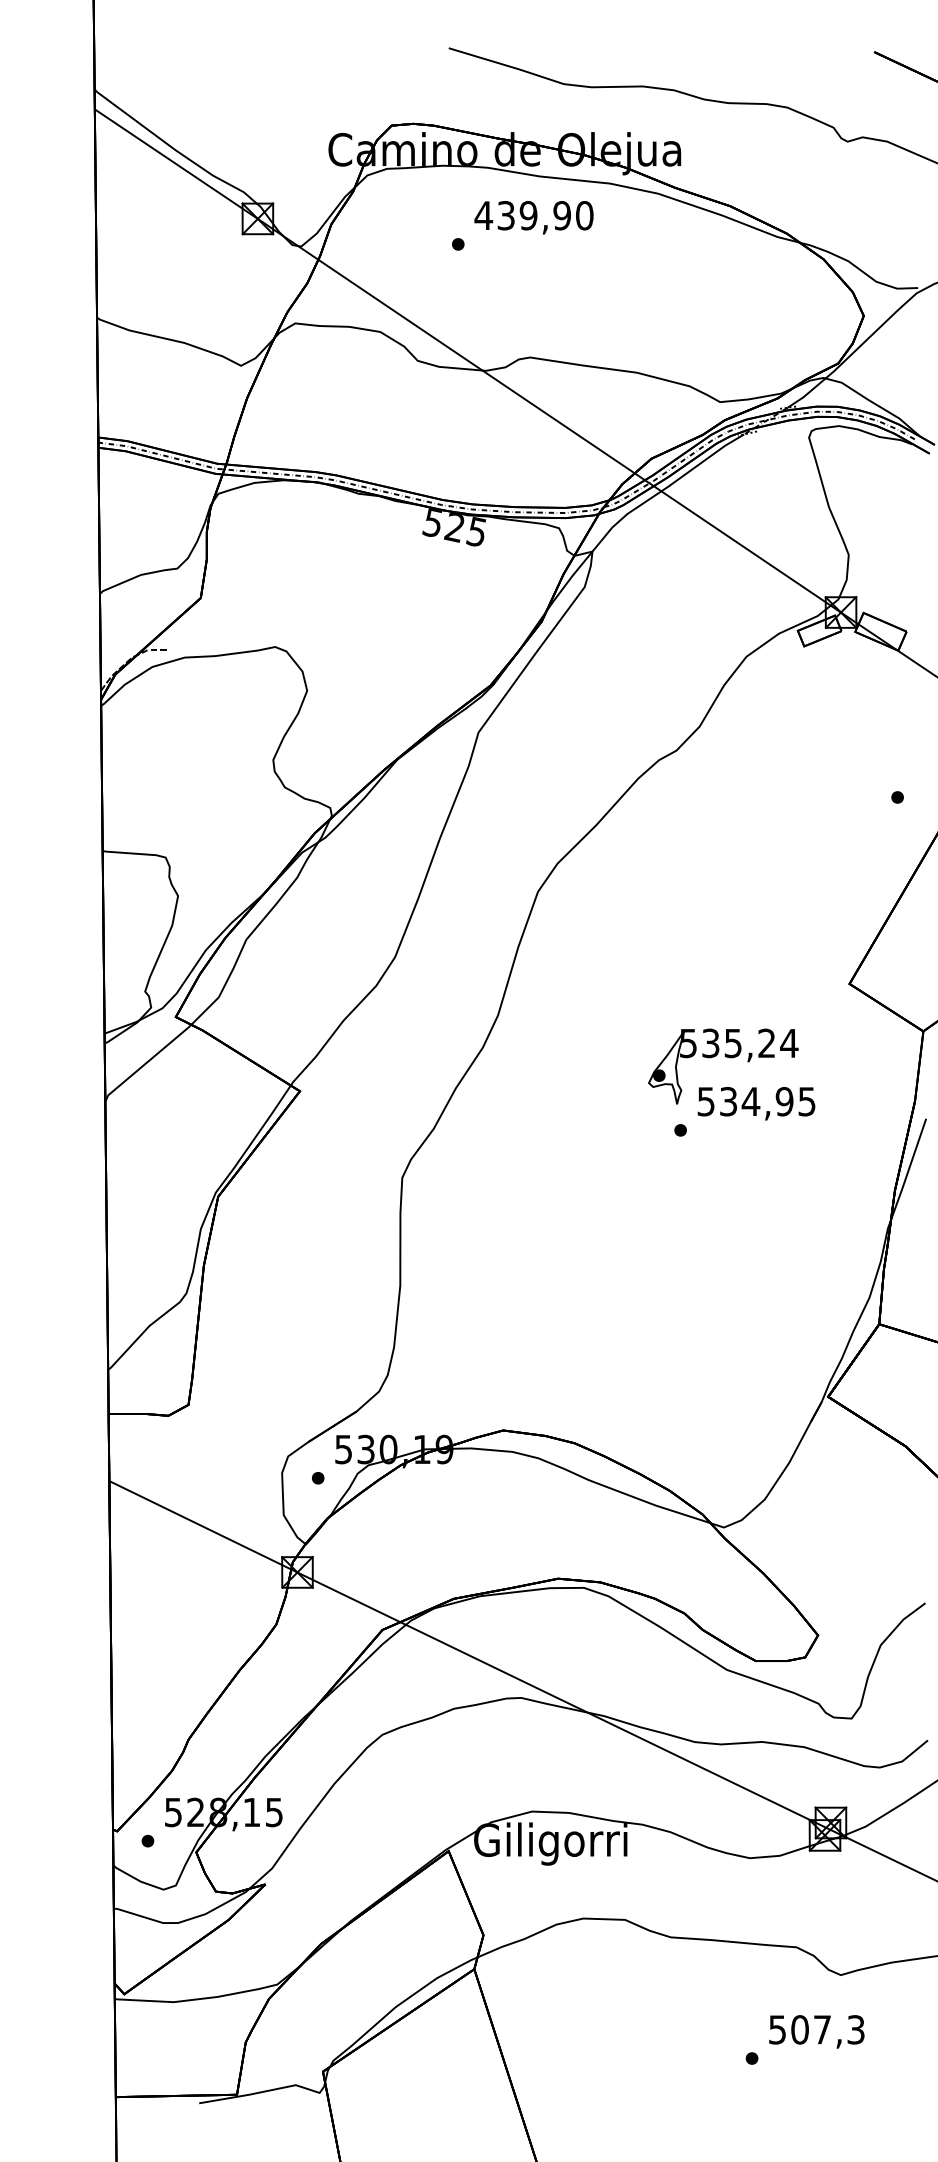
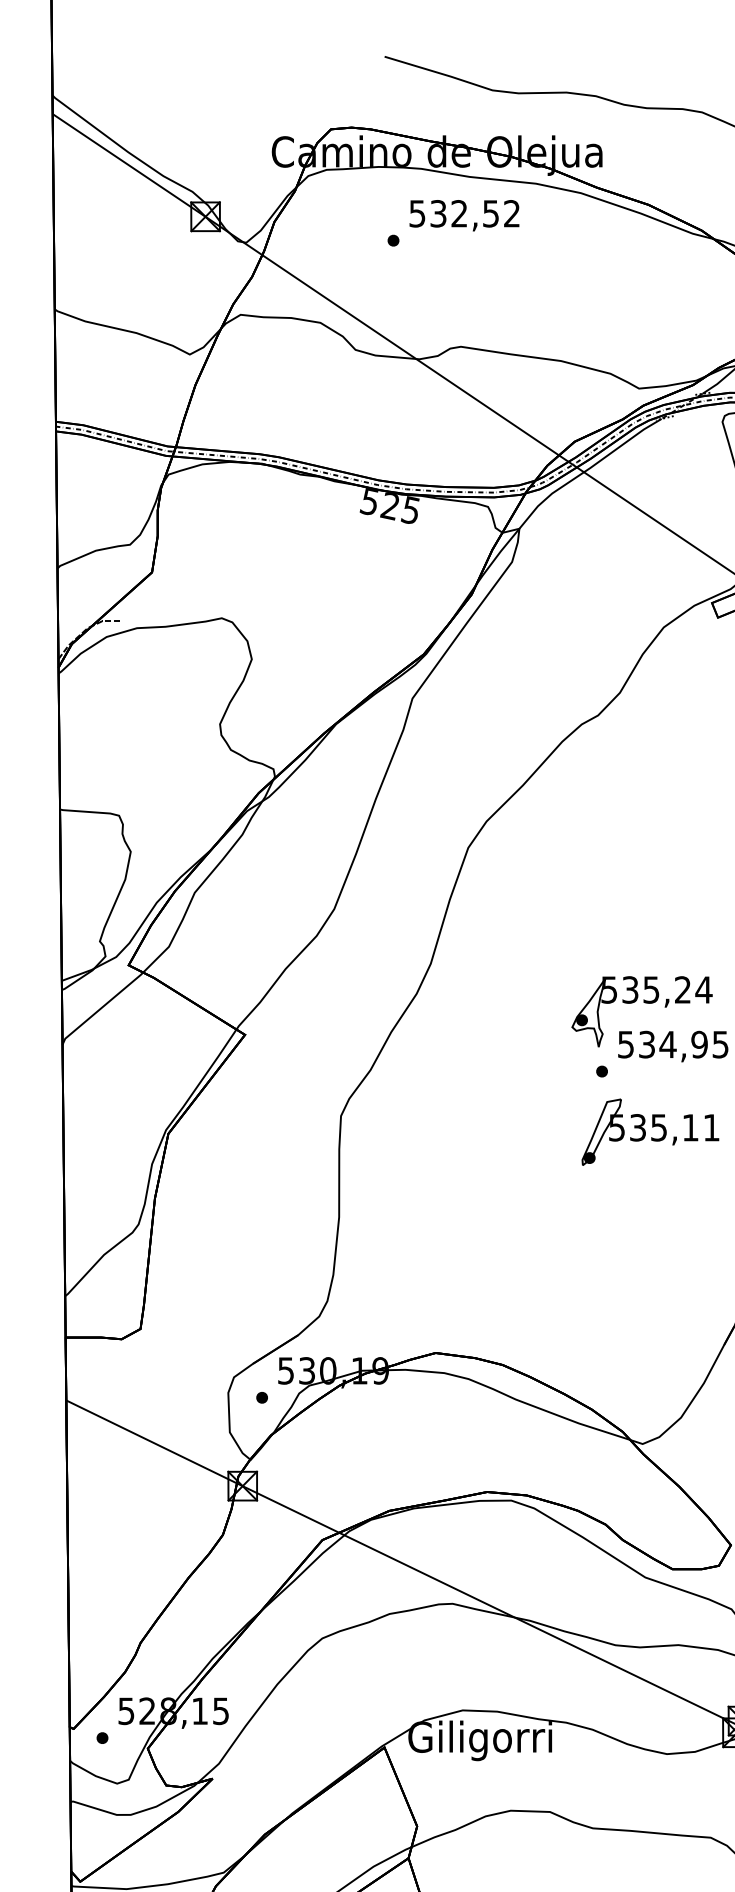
text: (533, 215) -> (464, 213), 439,90 -> 532,52
part: (732, 1194) -> (650, 1131), added

